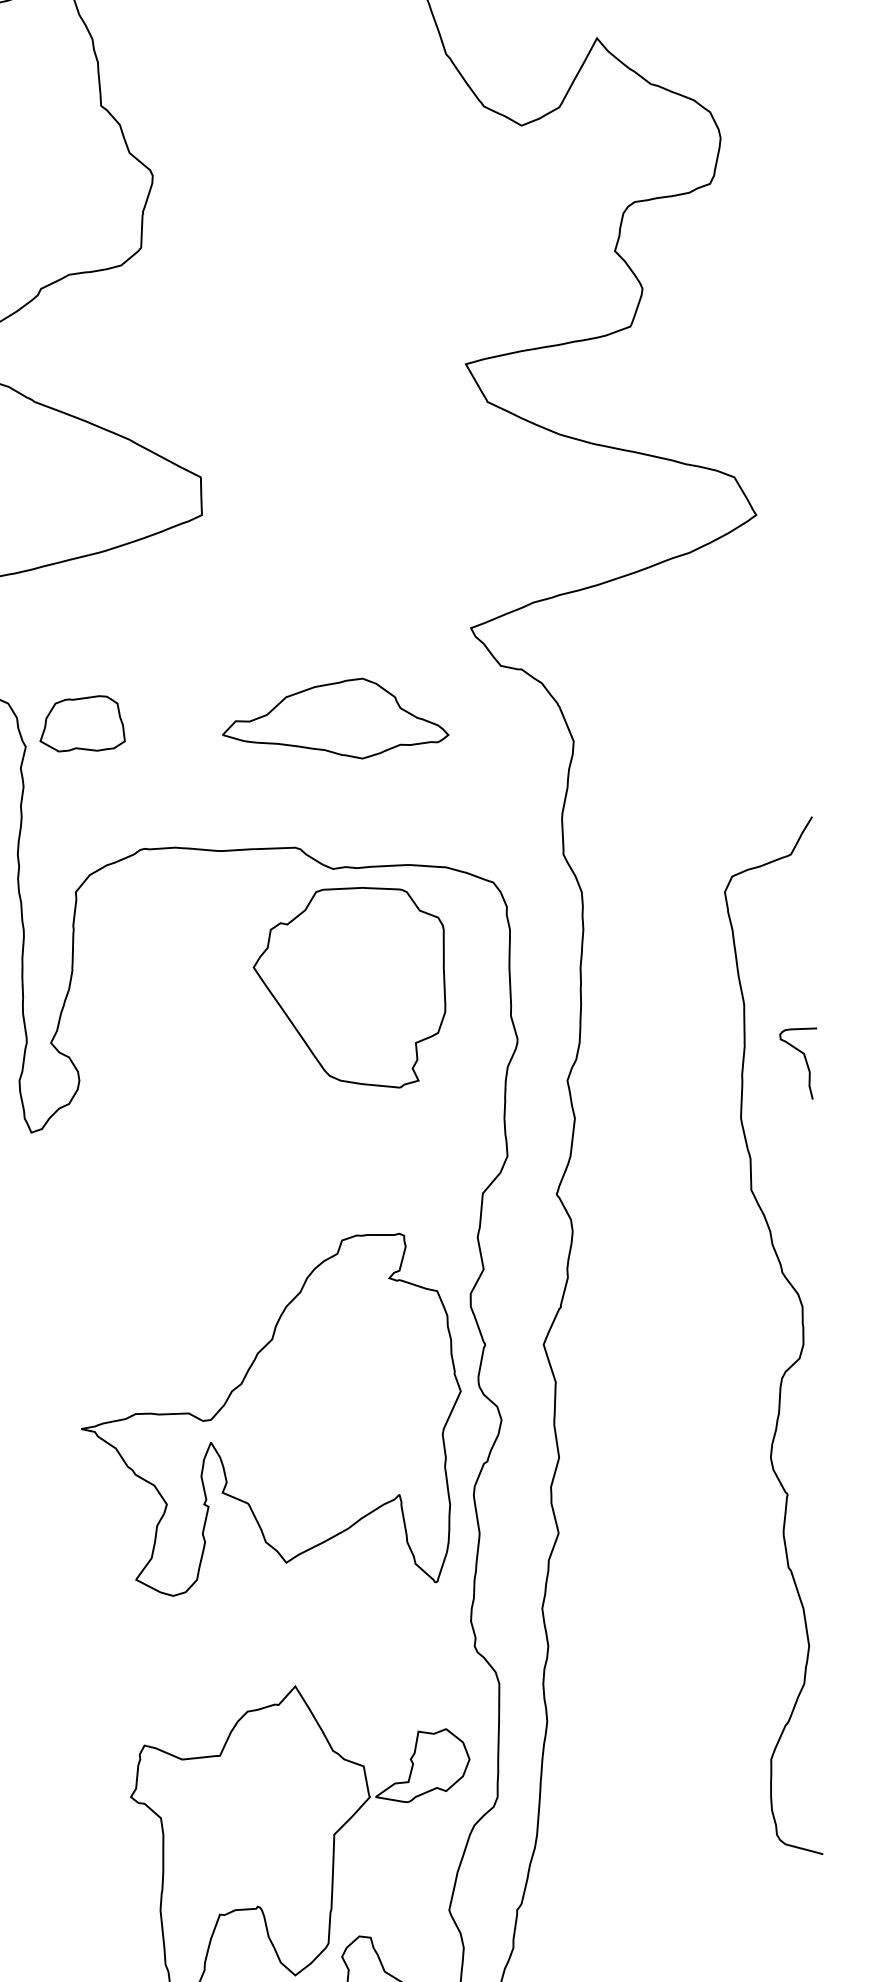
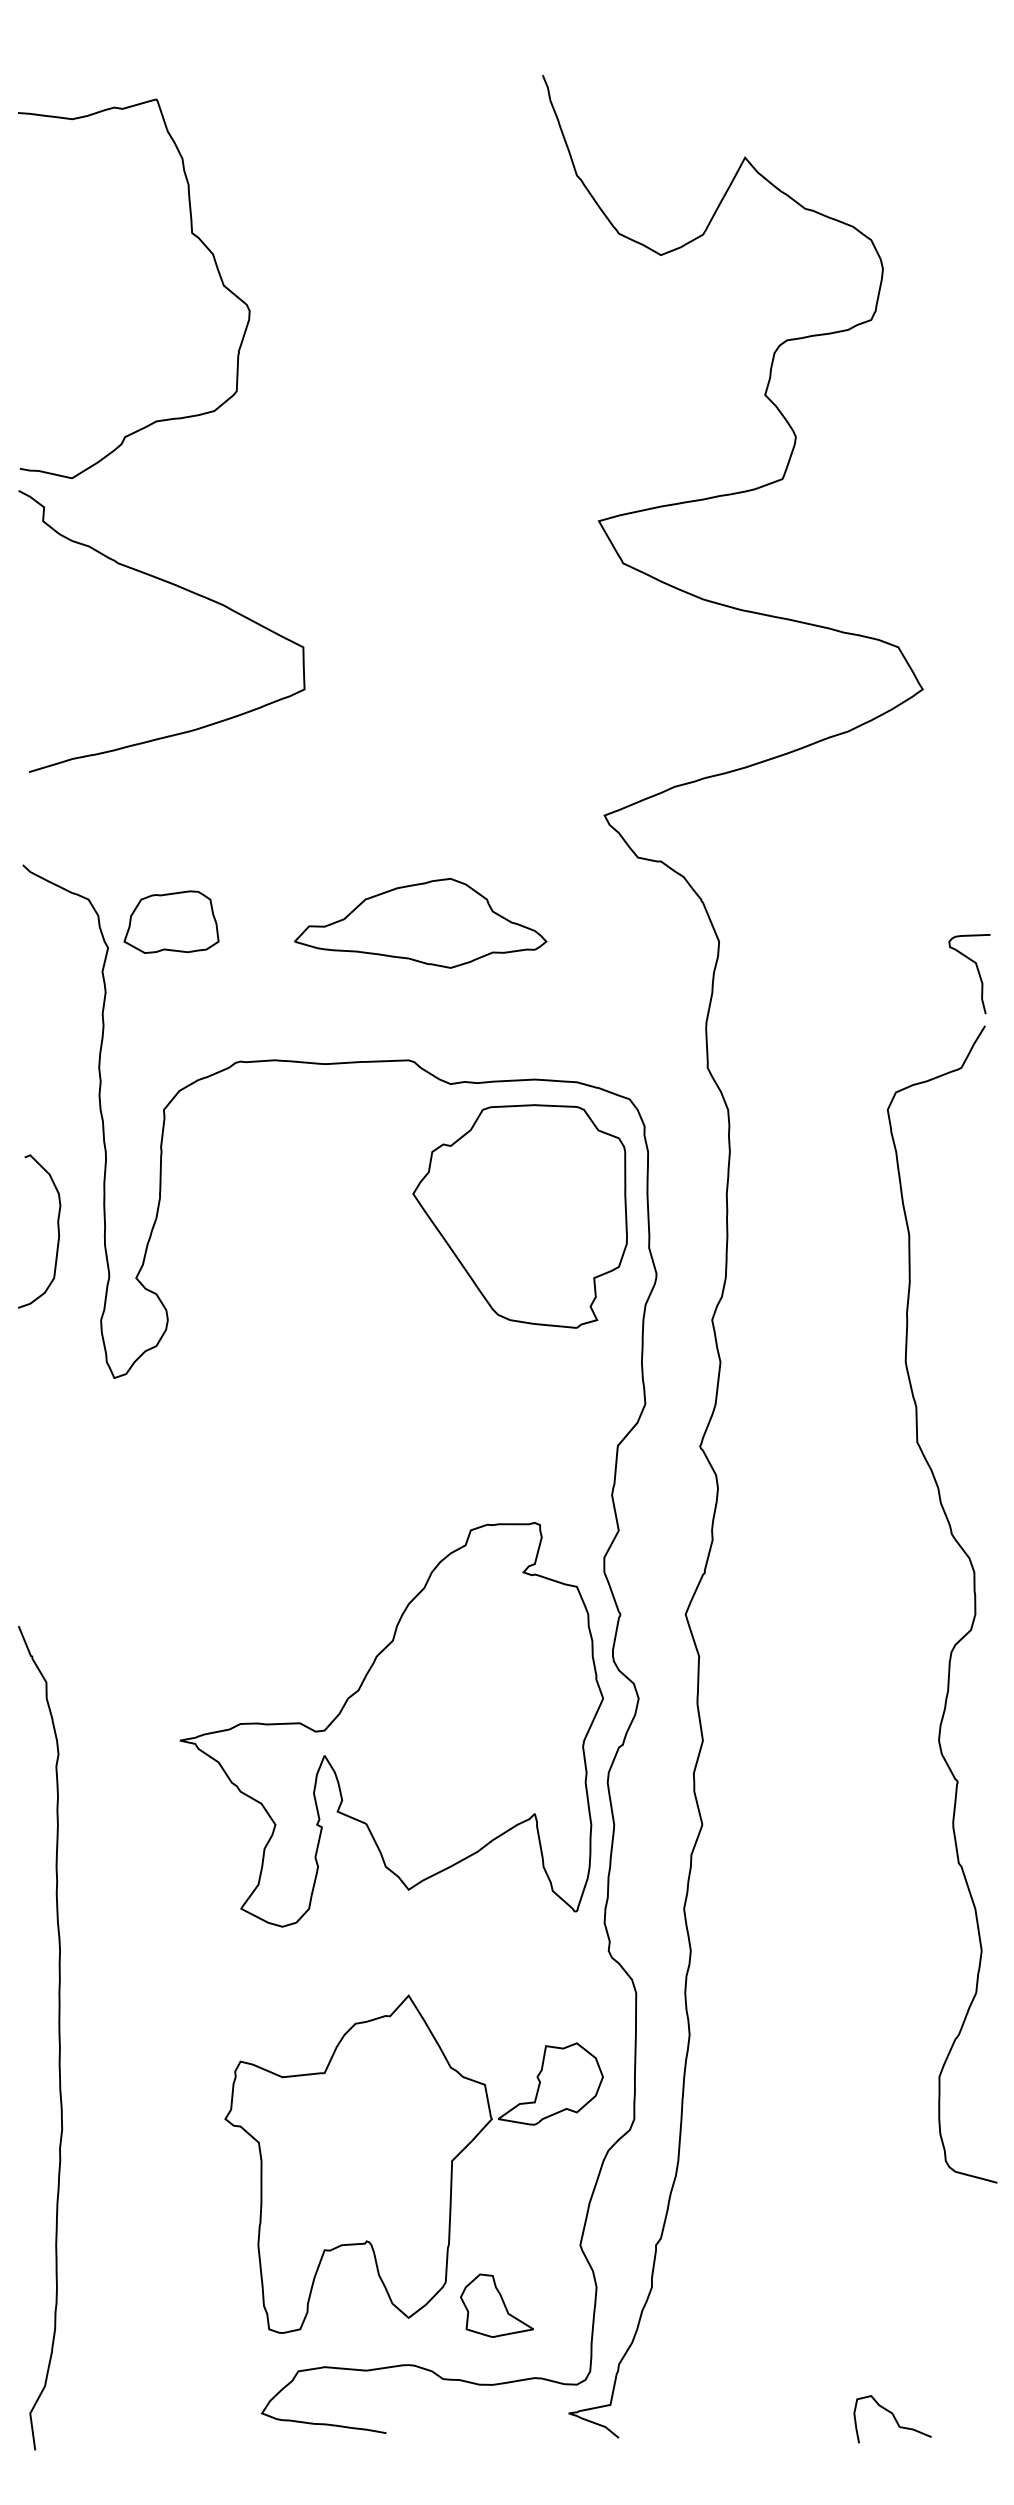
part: (335, 718) -> (420, 923), moved
part: (348, 987) -> (519, 1216), moved
curve: (805, 1061) -> (977, 971), moved
part: (270, 1414) -> (391, 1724), moved

